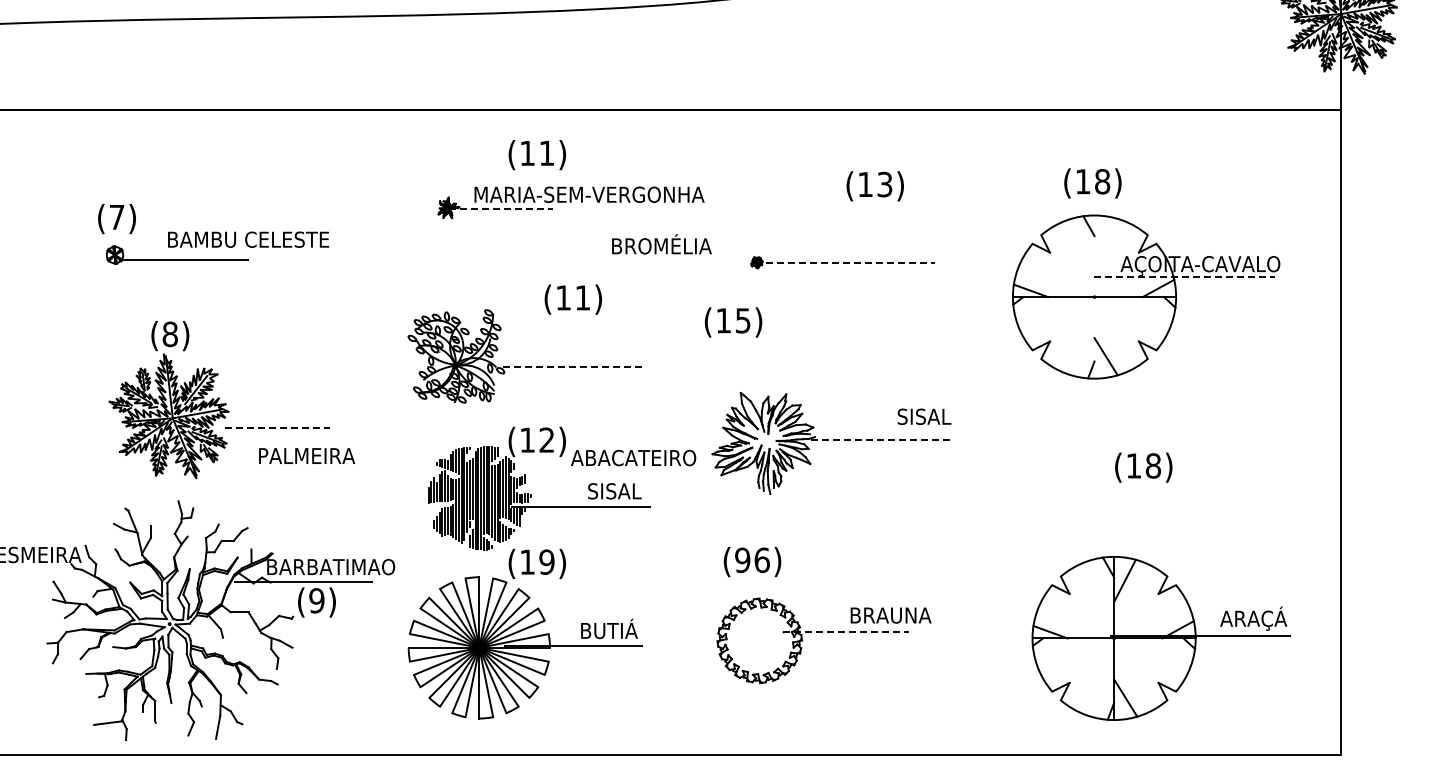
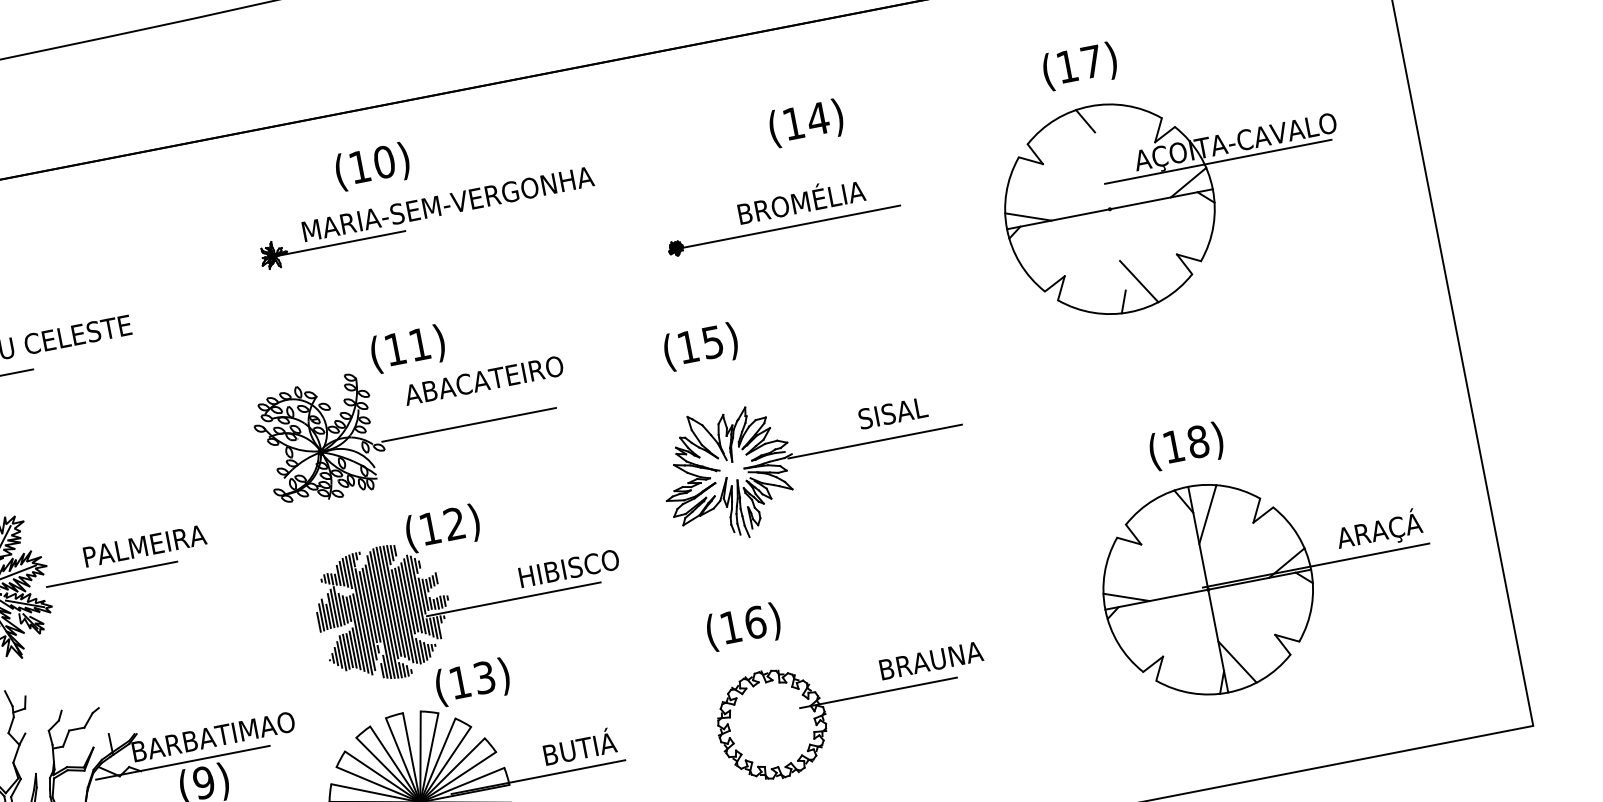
text: (546, 153) -> (383, 162), (11) -> (10)
text: (1102, 181) -> (1091, 61), (18) -> (17)
text: (884, 184) -> (817, 118), (13) -> (14)
line: (499, 209) -> (338, 244), dashed -> solid
text: (661, 244) -> (800, 200), moved
line: (846, 263) -> (789, 227), dashed -> solid
line: (1185, 276) -> (1219, 161), dashed -> solid
text: (572, 299) -> (406, 349), moved
text: (733, 322) -> (700, 346), moved
line: (573, 366) -> (470, 424), dashed -> solid
text: (924, 416) -> (893, 412), moved
line: (276, 427) -> (110, 574), dashed -> solid
line: (881, 439) -> (876, 441), dashed -> solid
text: (307, 455) -> (145, 545), moved
text: (633, 457) -> (483, 379), moved
text: (1143, 467) -> (1186, 446), moved
text: (627, 491) -> (568, 568), SISAL -> HIBISCO
text: (742, 560) -> (730, 627), (96) -> (16)
text: (546, 561) -> (483, 676), (19) -> (13)
line: (845, 632) -> (878, 693), dashed -> solid
part: (1160, 638) -> (1266, 578), moved

